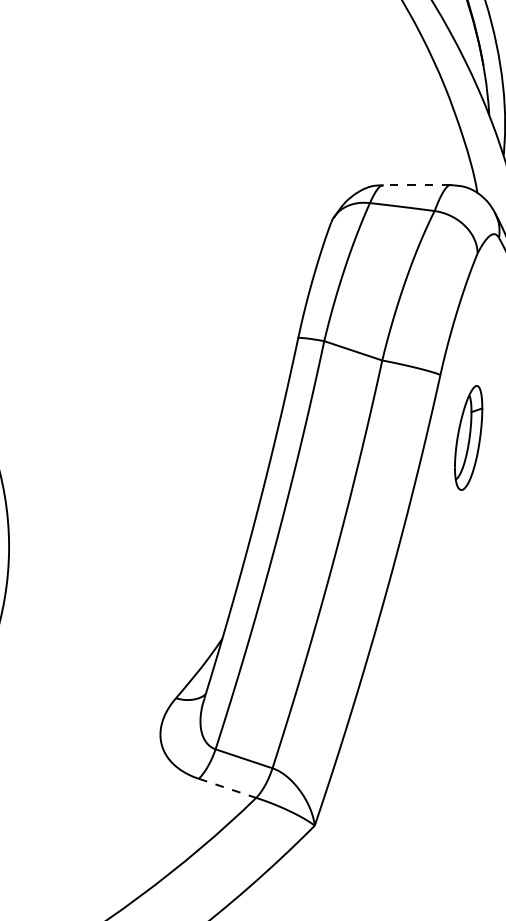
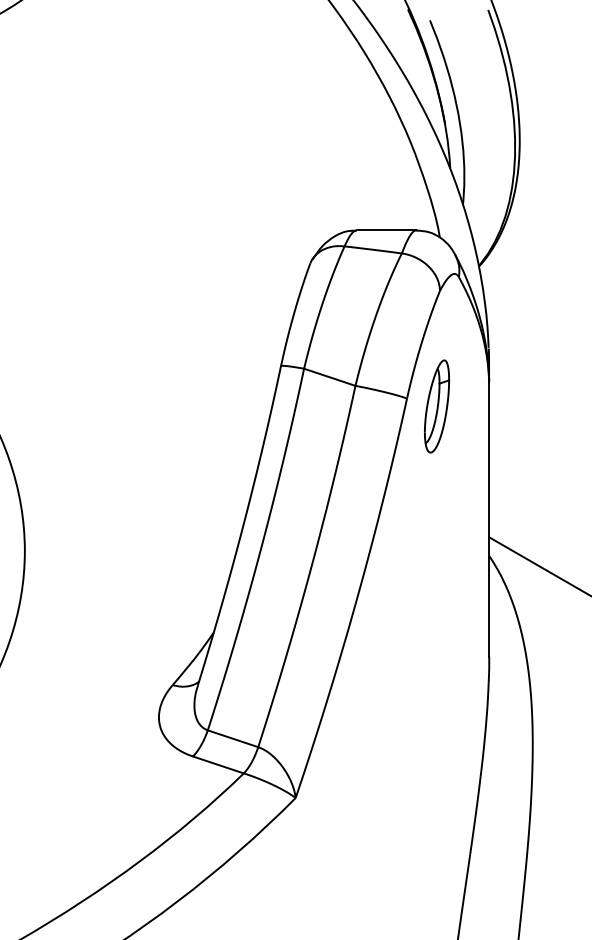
line: (417, 185) -> (386, 230), dashed -> solid
part: (469, 437) -> (437, 406), moved
line: (227, 787) -> (218, 764), dashed -> solid

